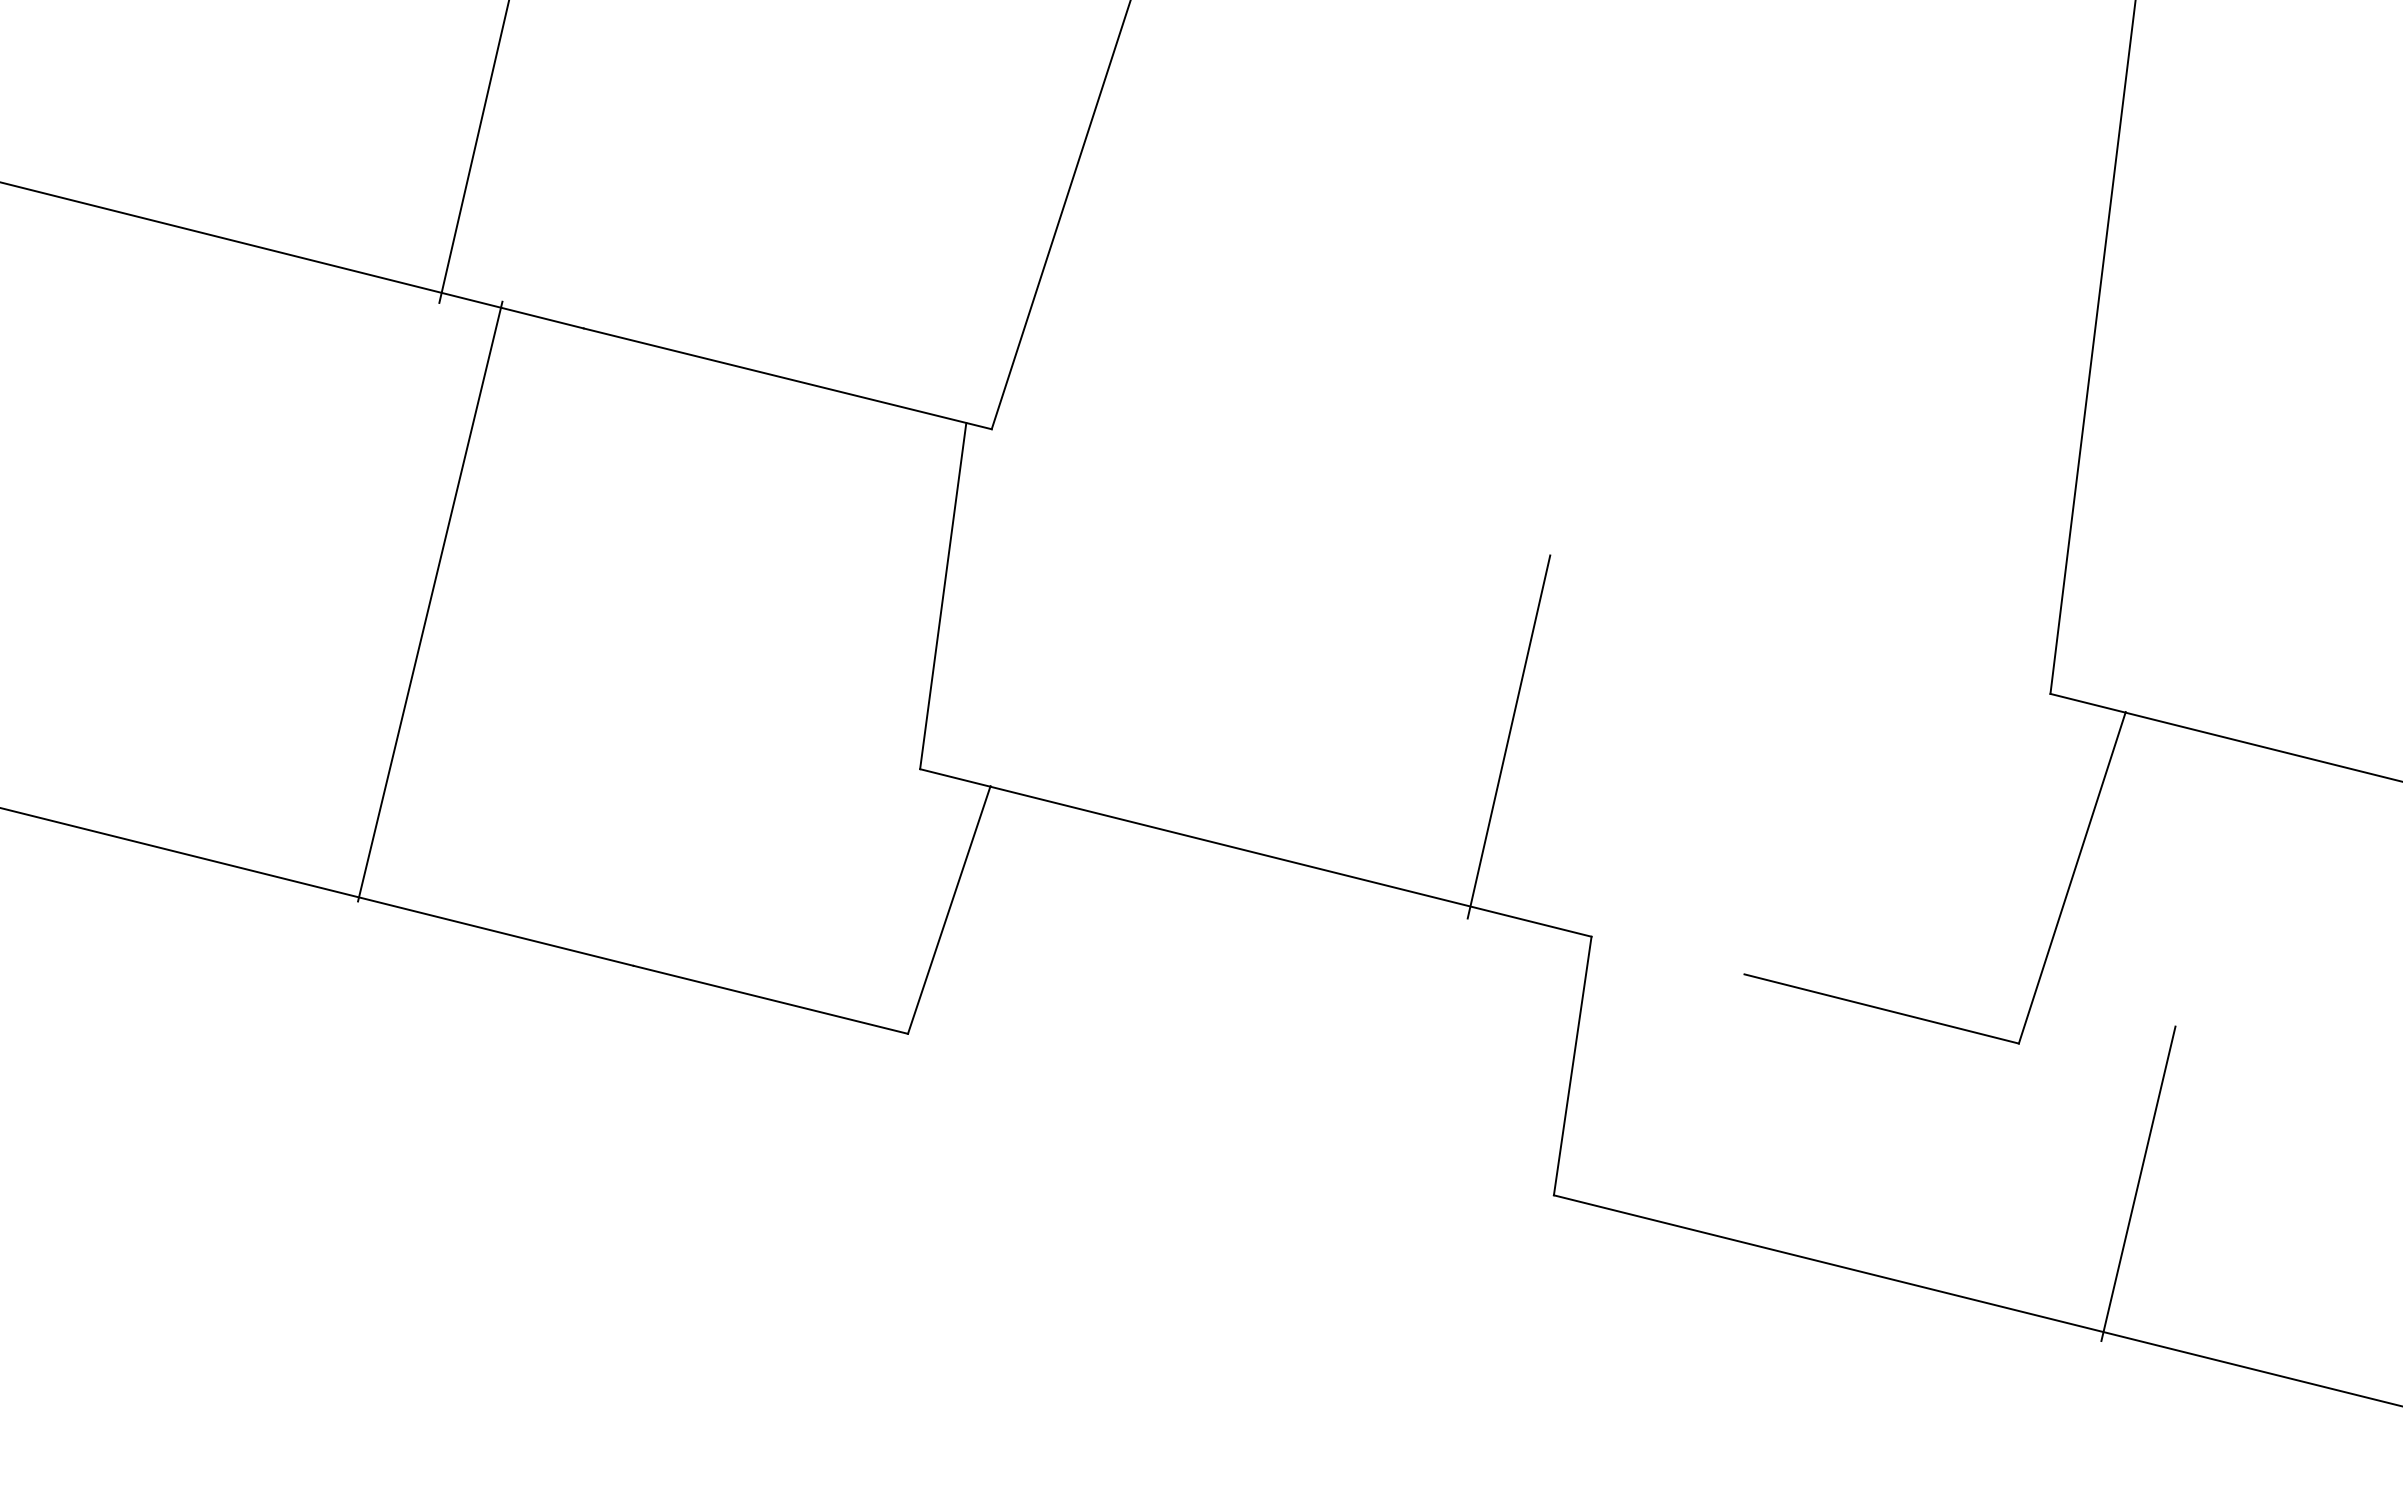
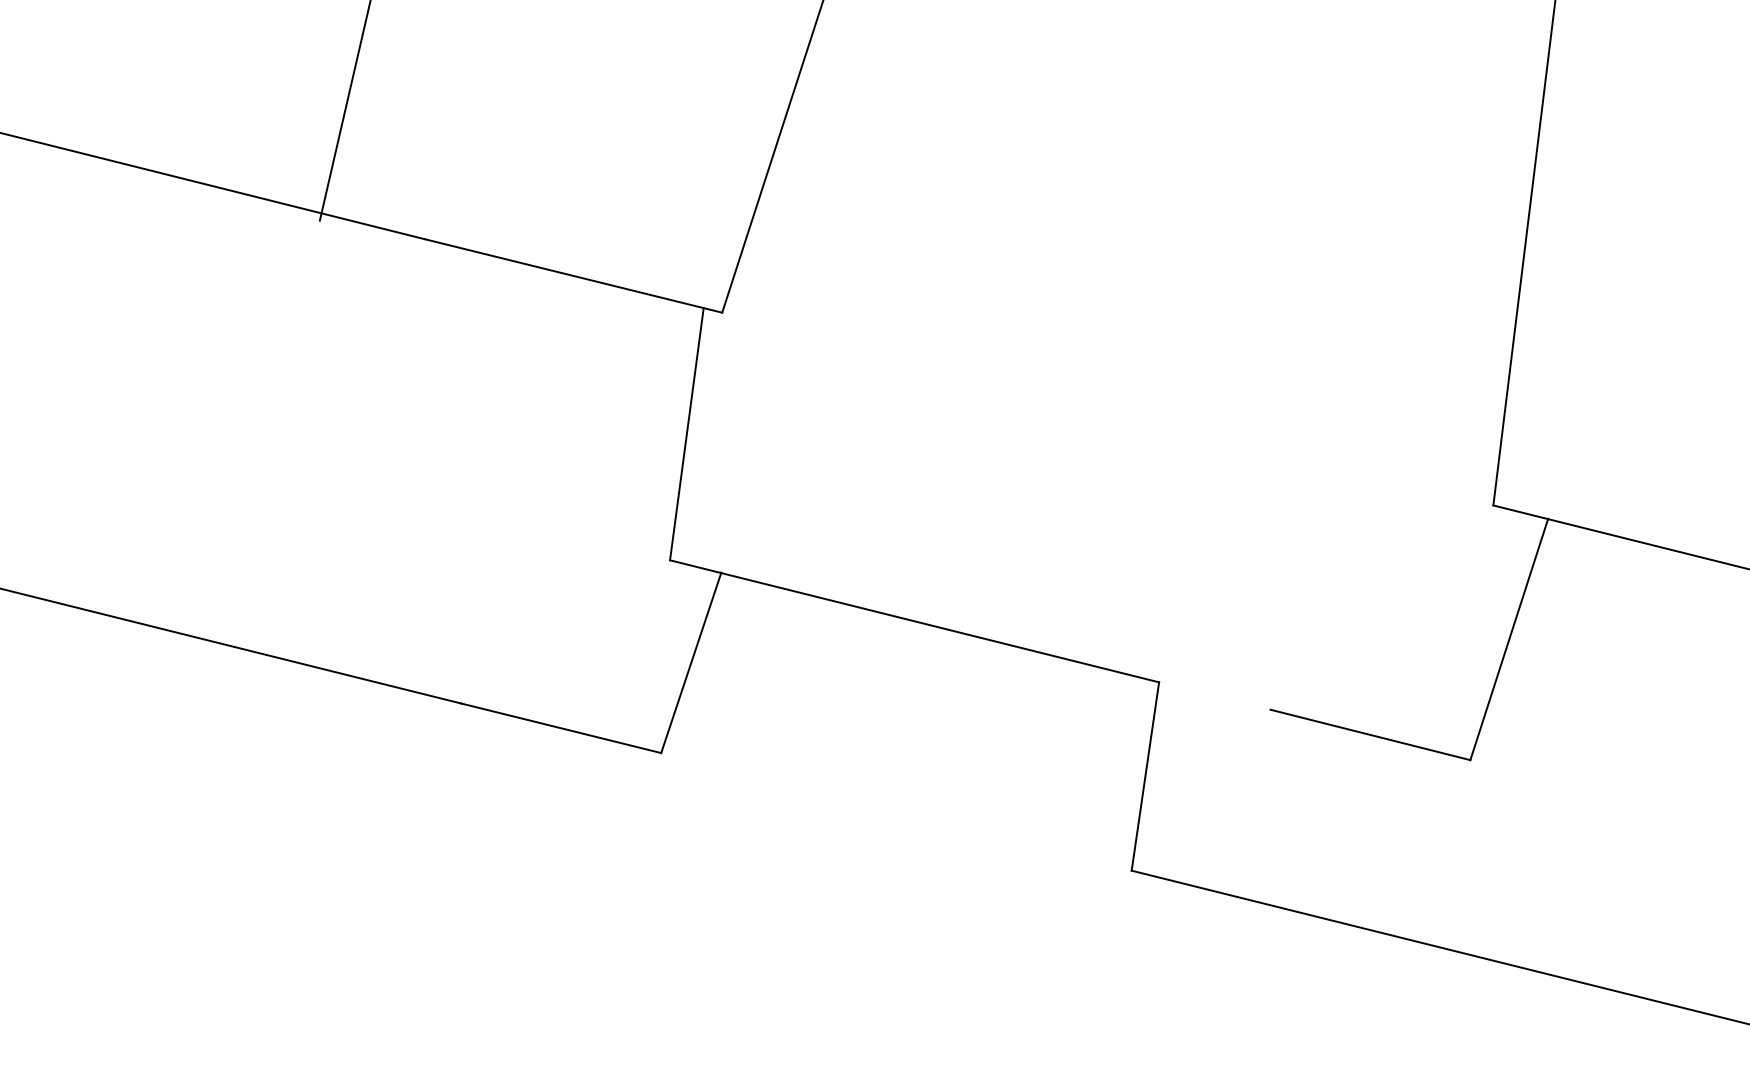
line: (430, 601) -> (313, 438), removed
line: (1508, 736) -> (1098, 536), removed
line: (2138, 1183) -> (1557, 862), removed

